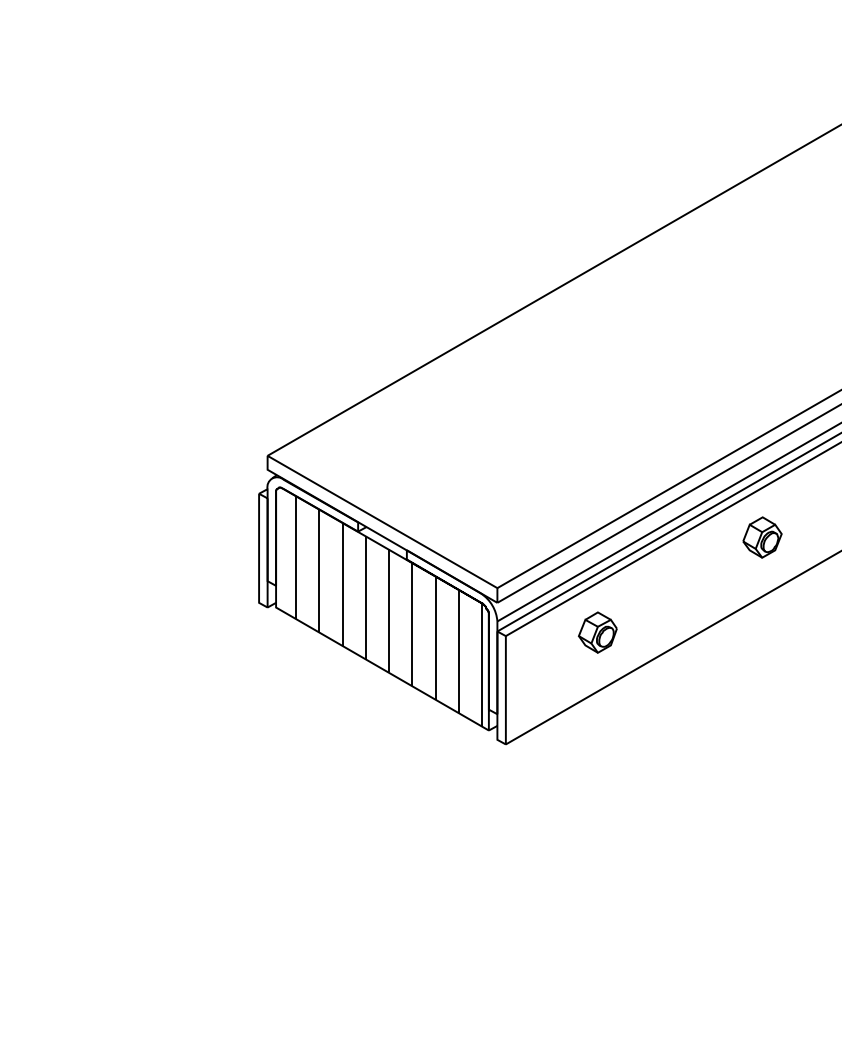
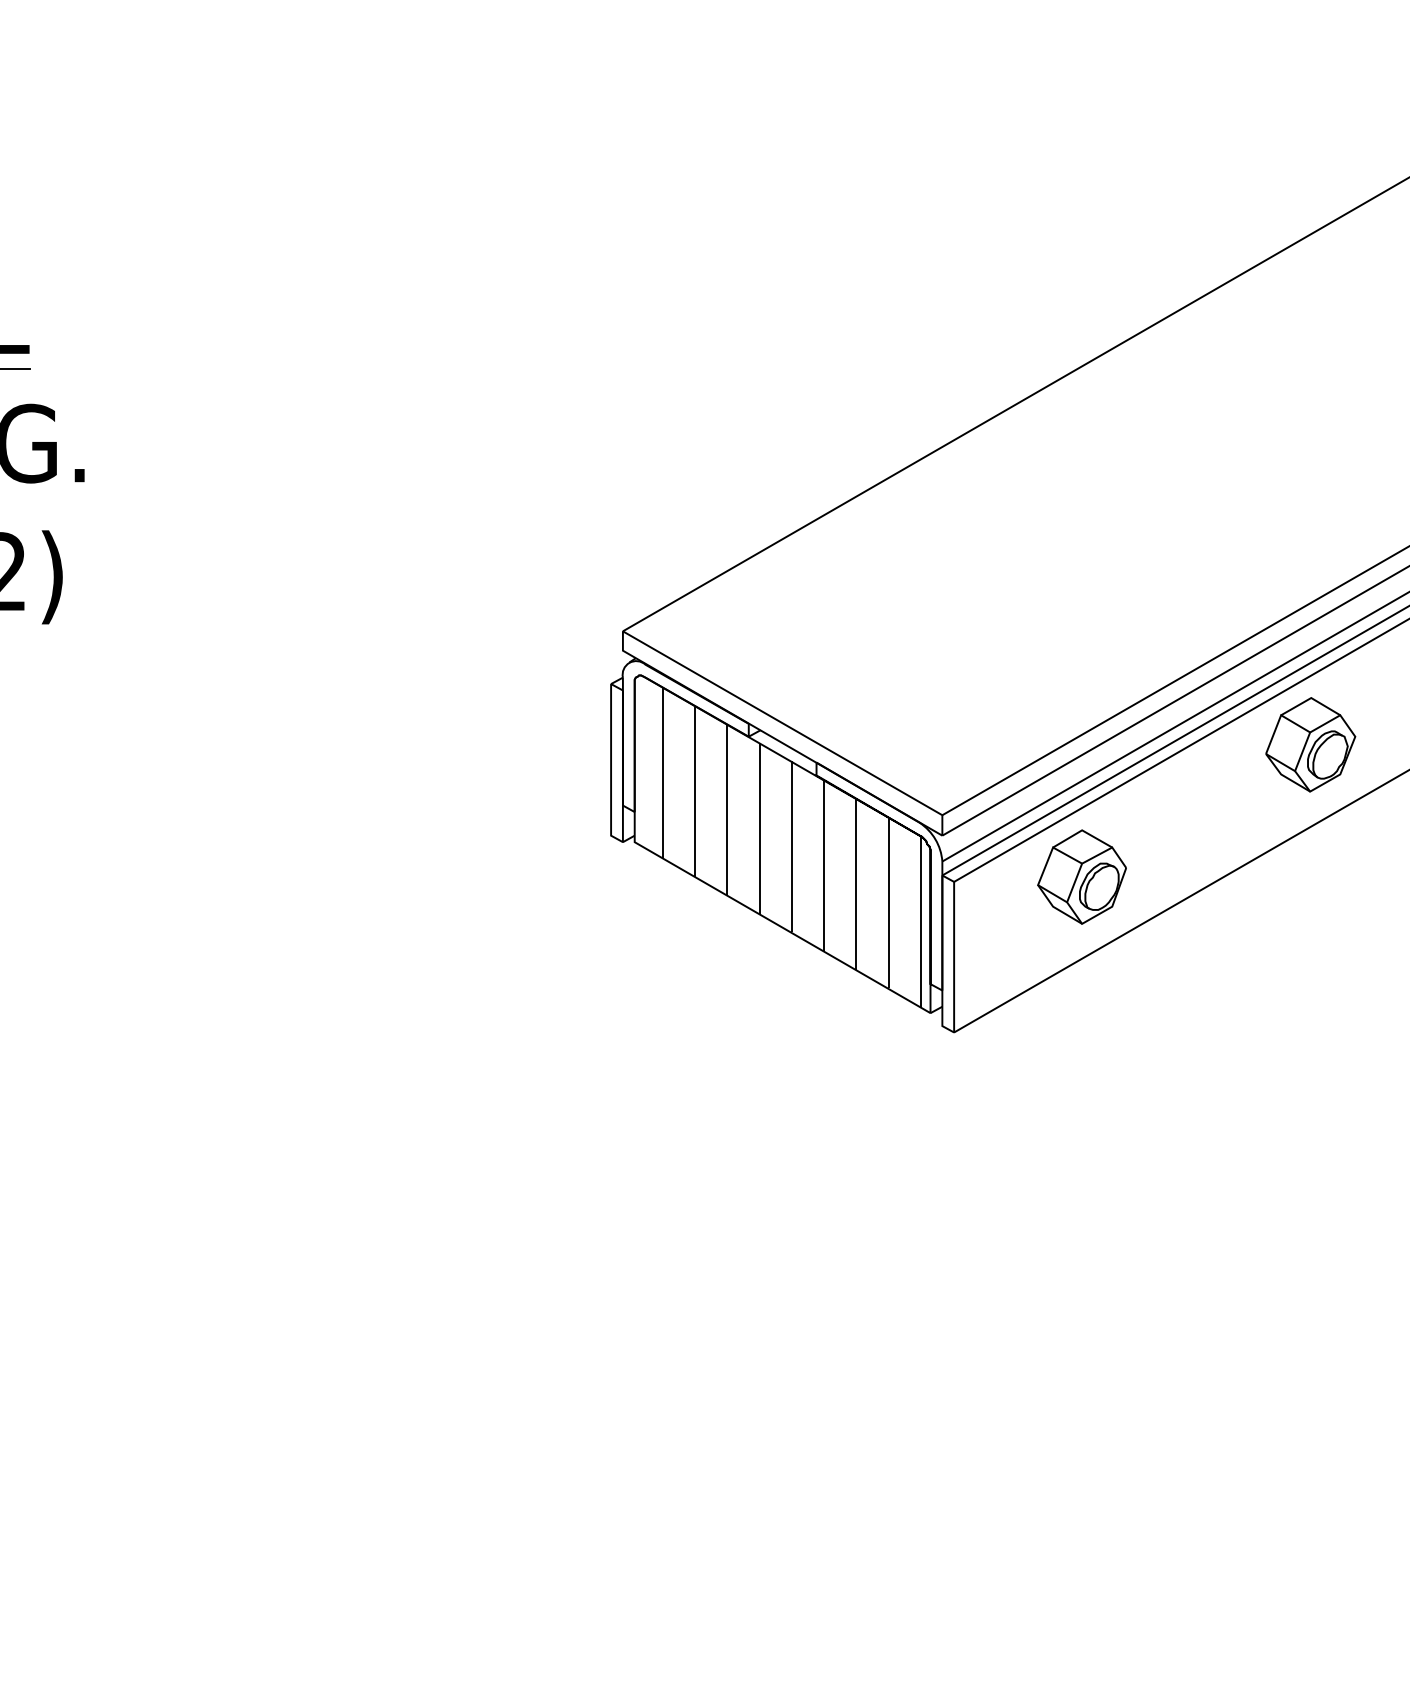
part: (762, 537) -> (1310, 744), size x1.67
part: (597, 632) -> (1081, 876), size x1.67

